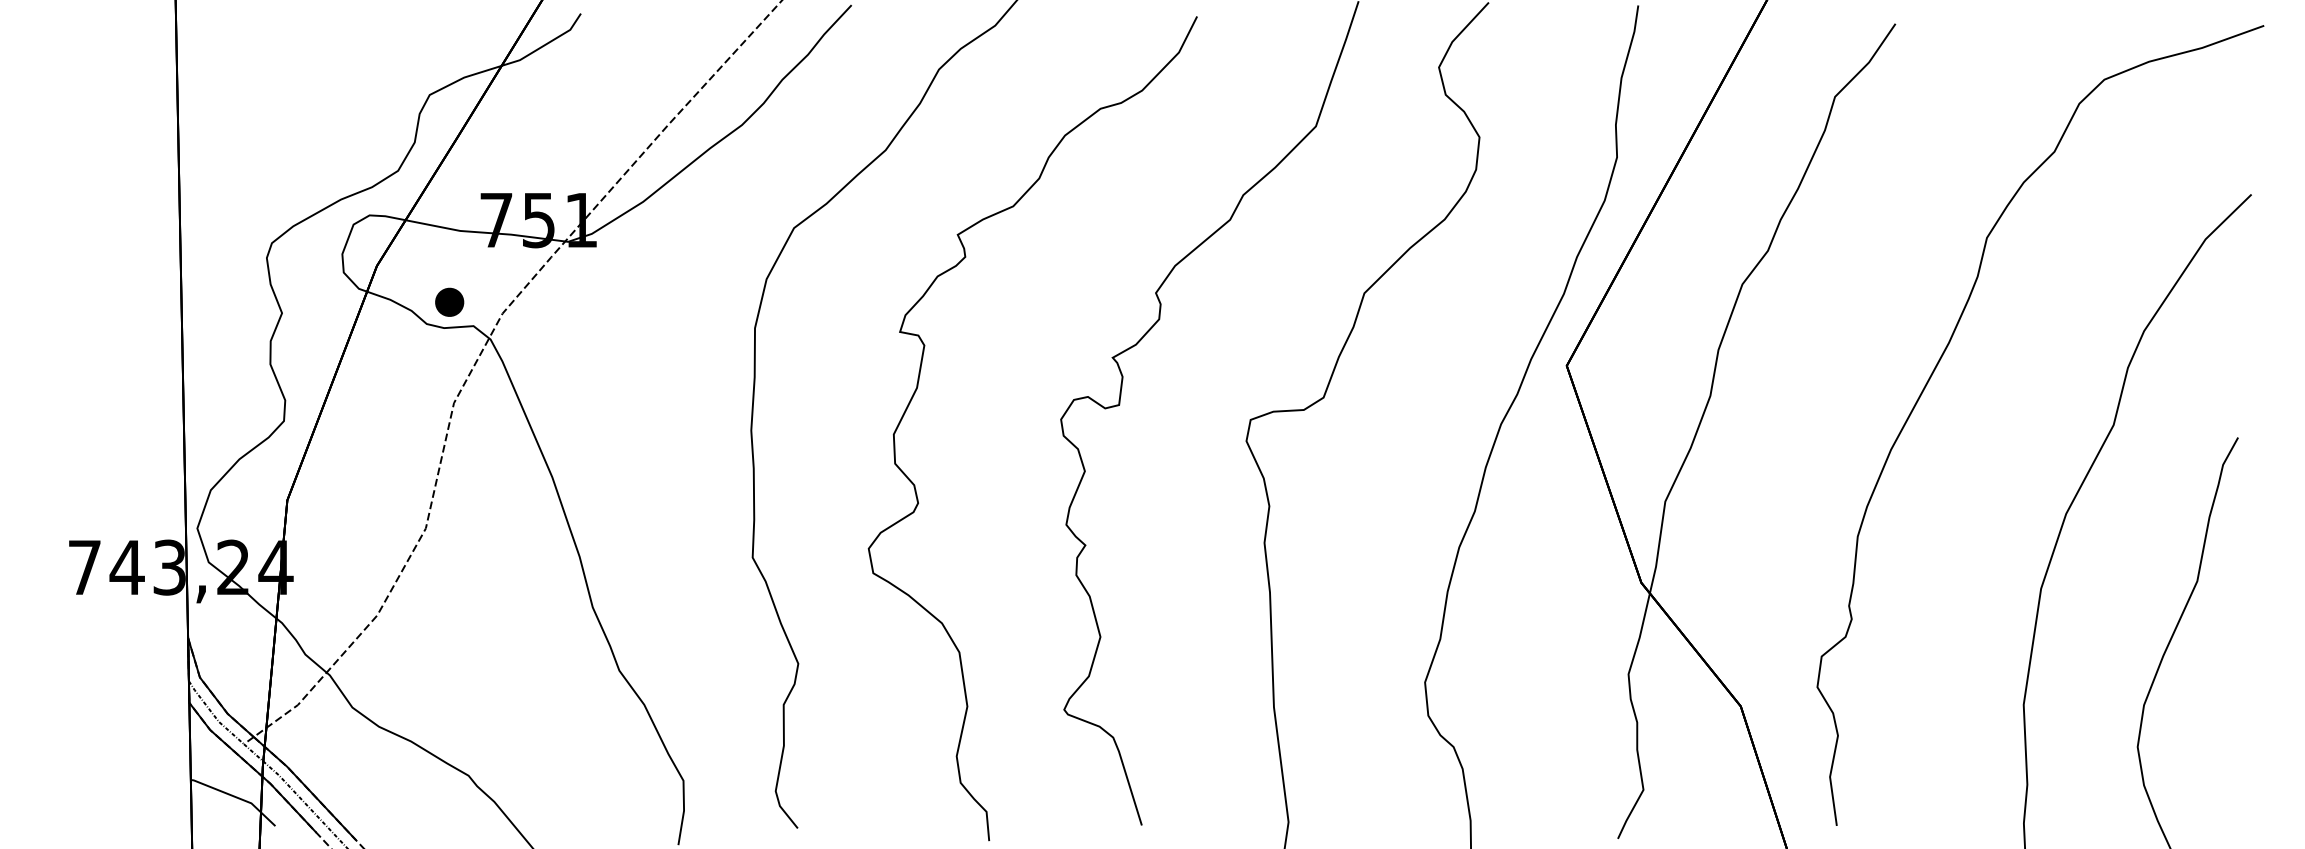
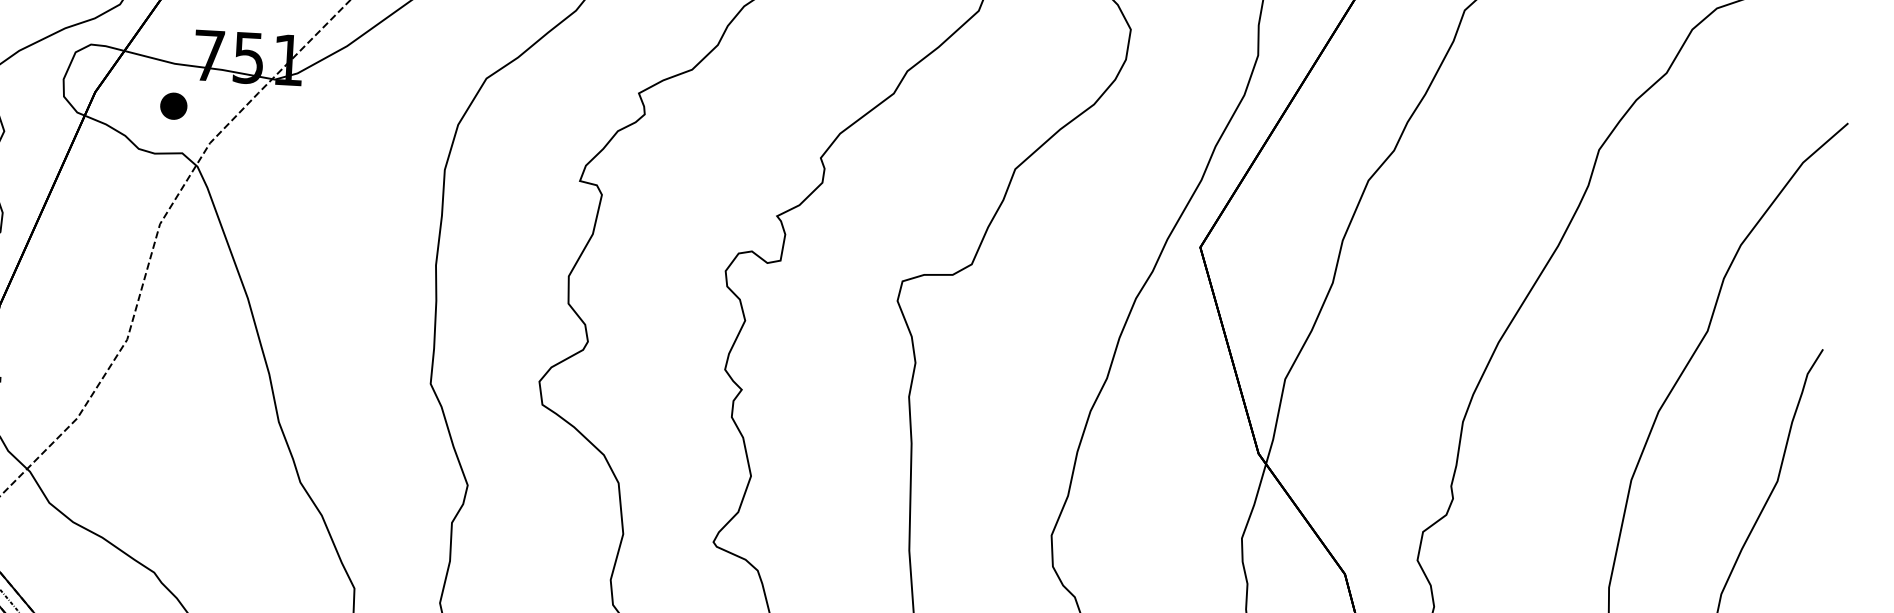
part: (449, 301) -> (173, 105), moved

